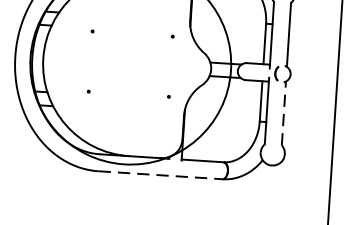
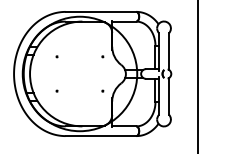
line: (283, 111) -> (168, 95), dashed -> solid
line: (161, 176) -> (101, 136), dashed -> solid

